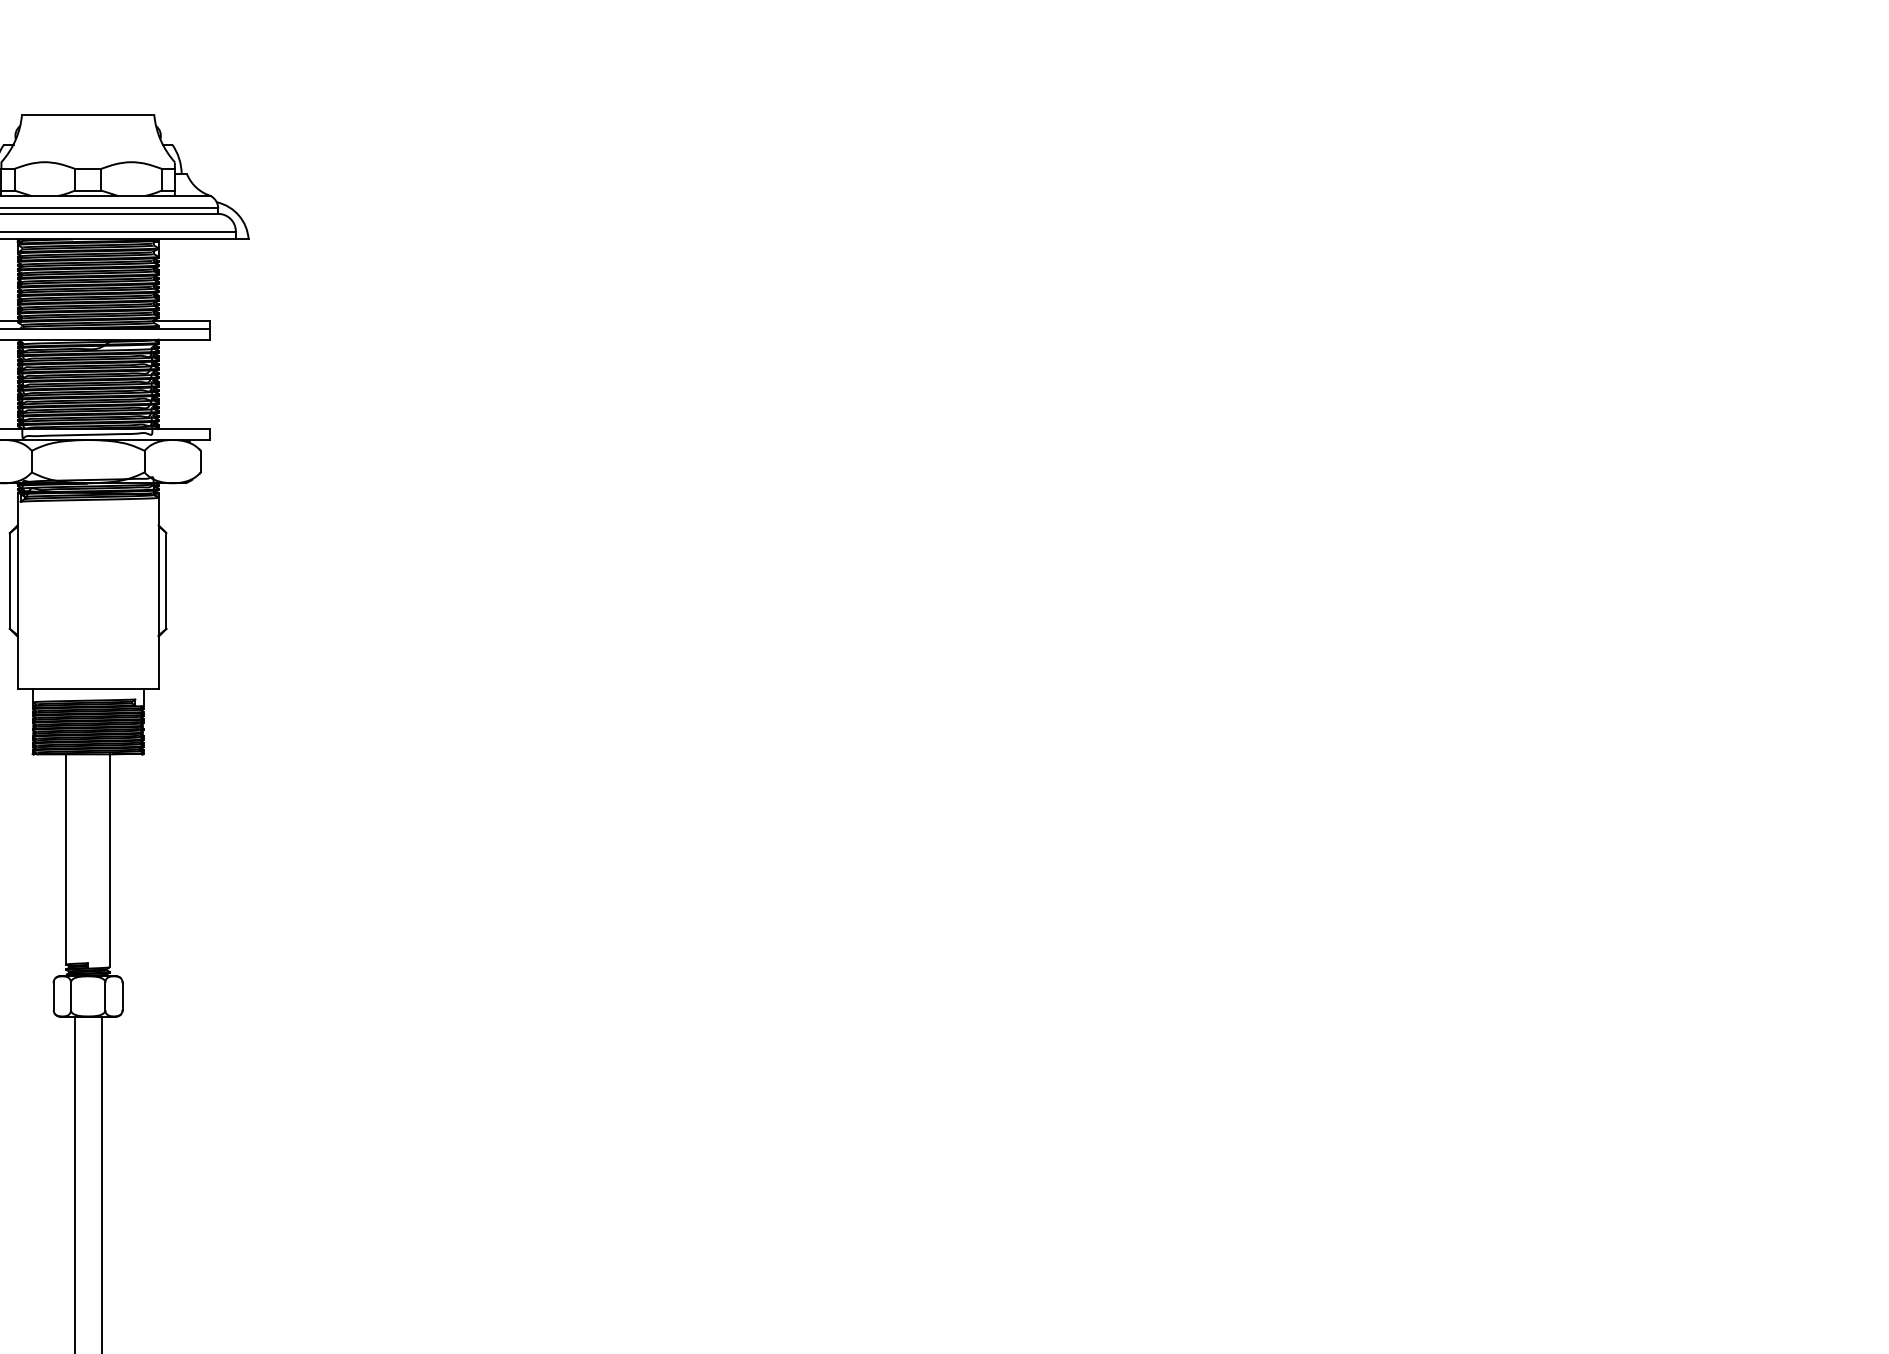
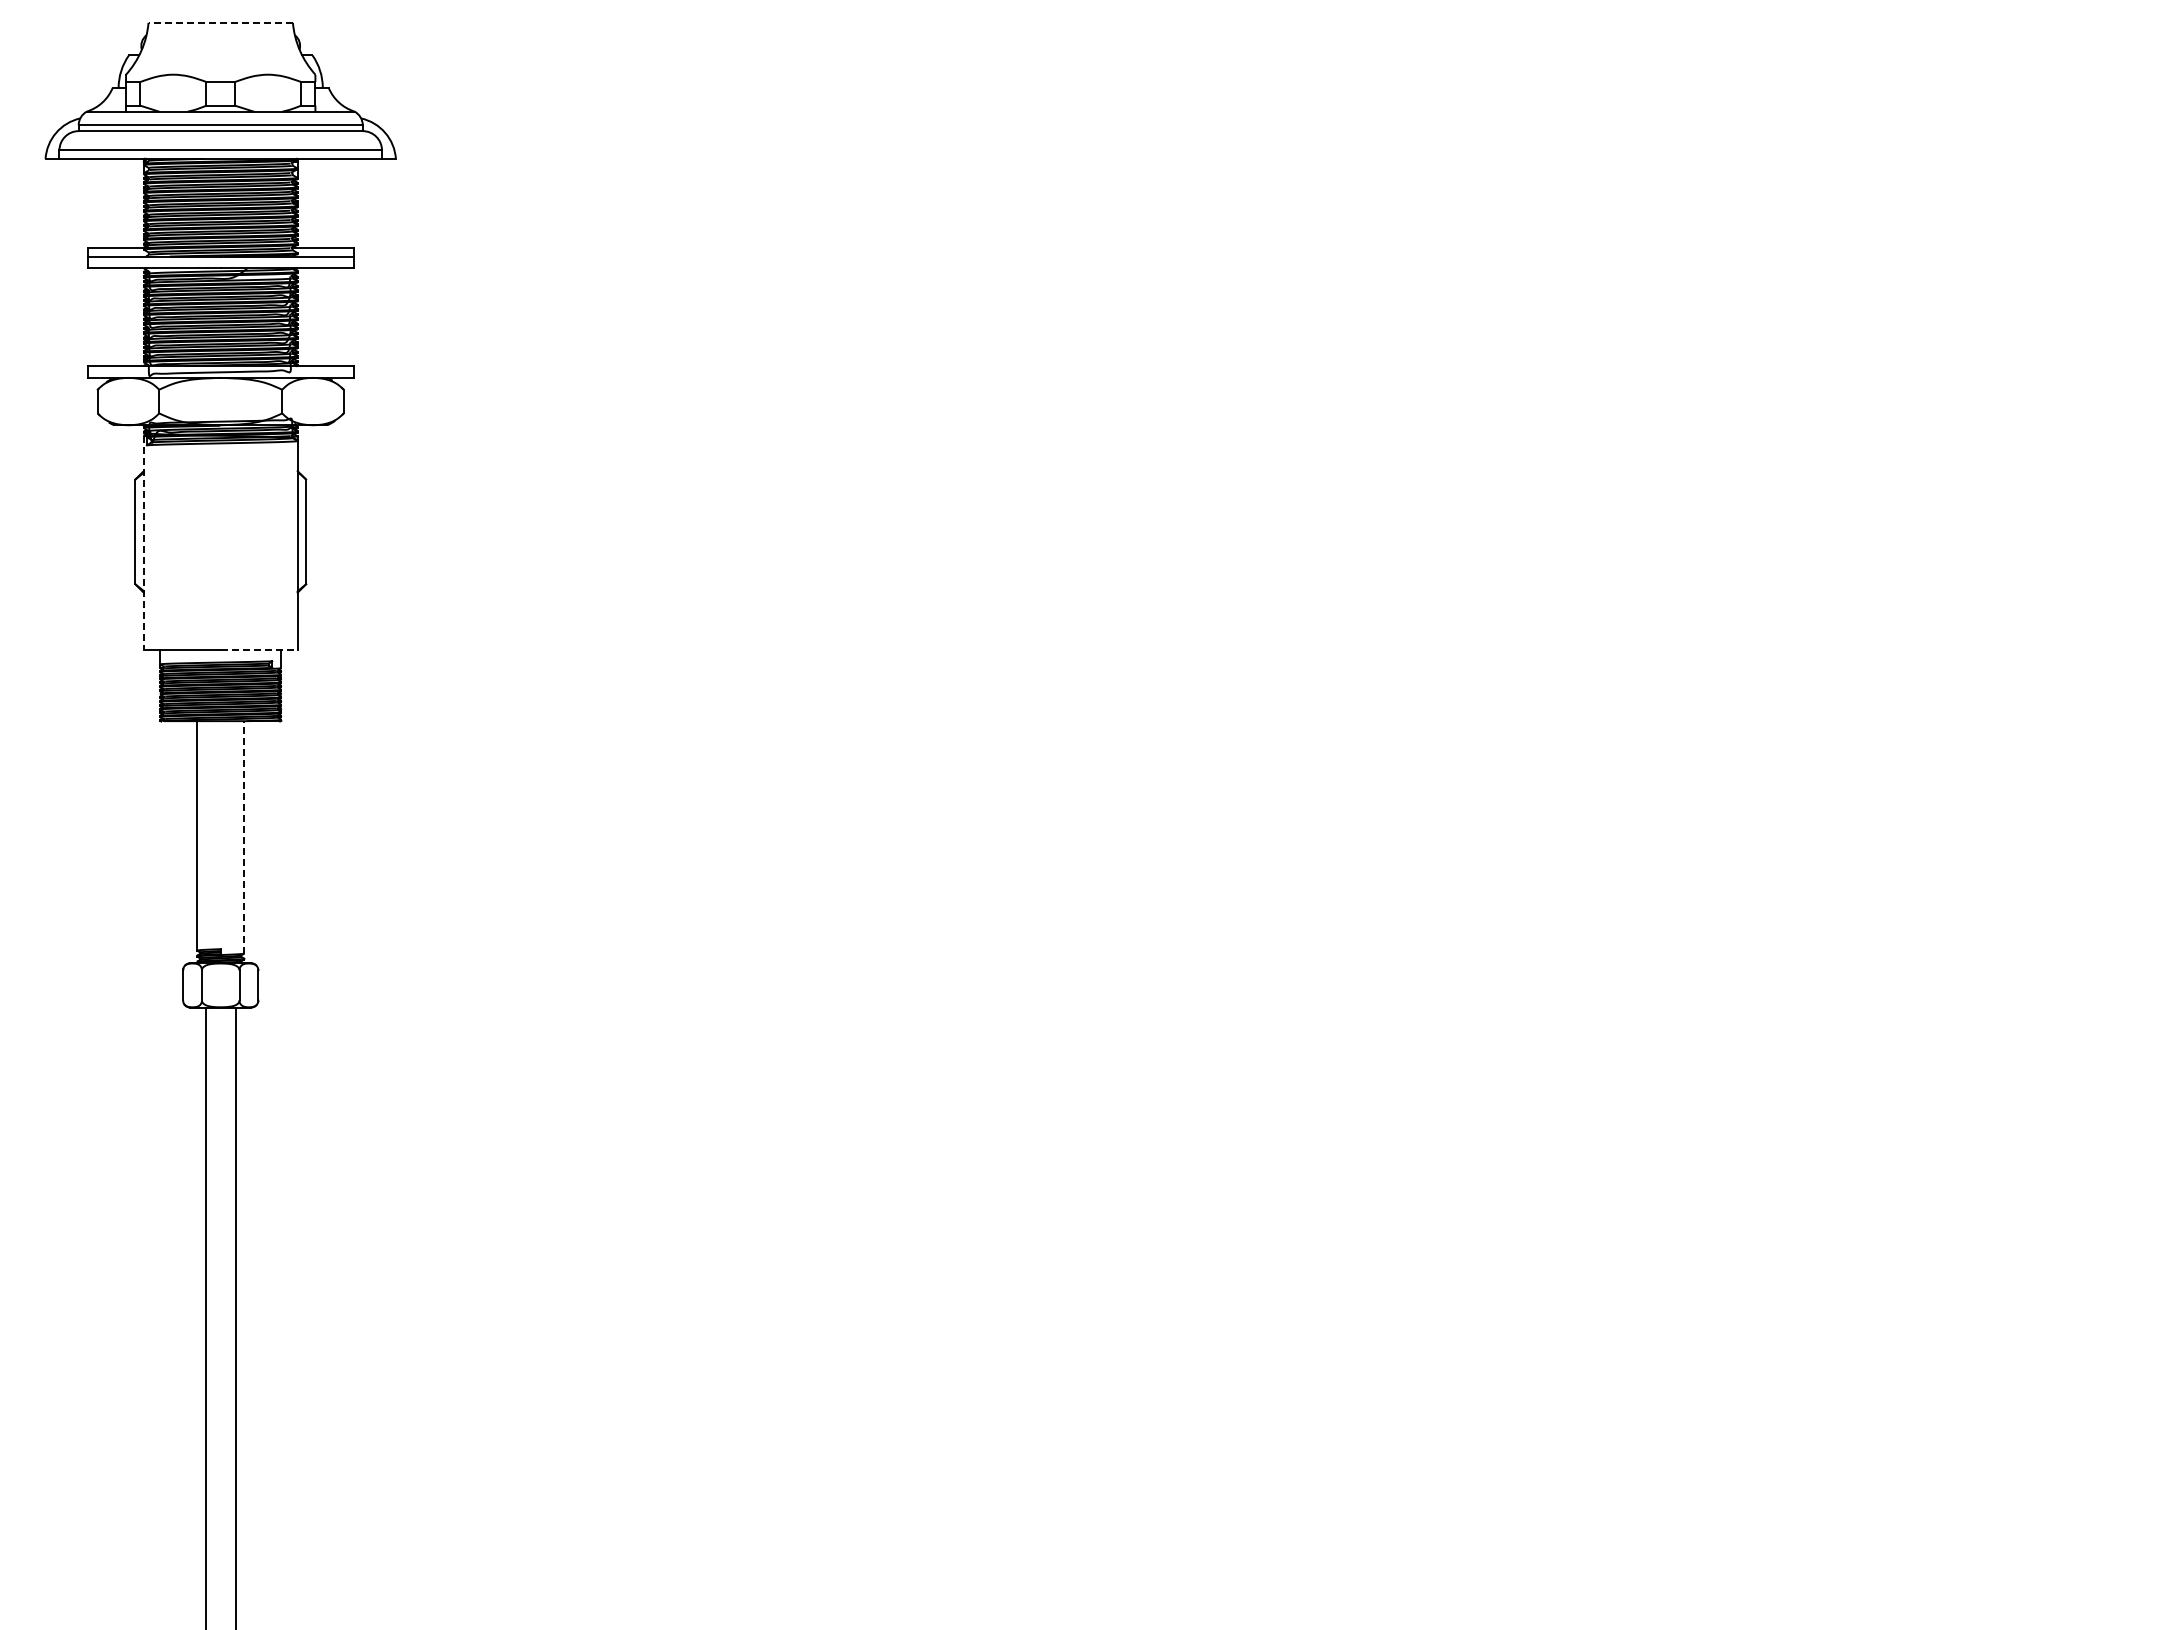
line: (87, 114) -> (220, 22), solid -> dashed
line: (17, 591) -> (143, 543), solid -> dashed
line: (123, 689) -> (259, 650), solid -> dashed
line: (109, 860) -> (244, 836), solid -> dashed

